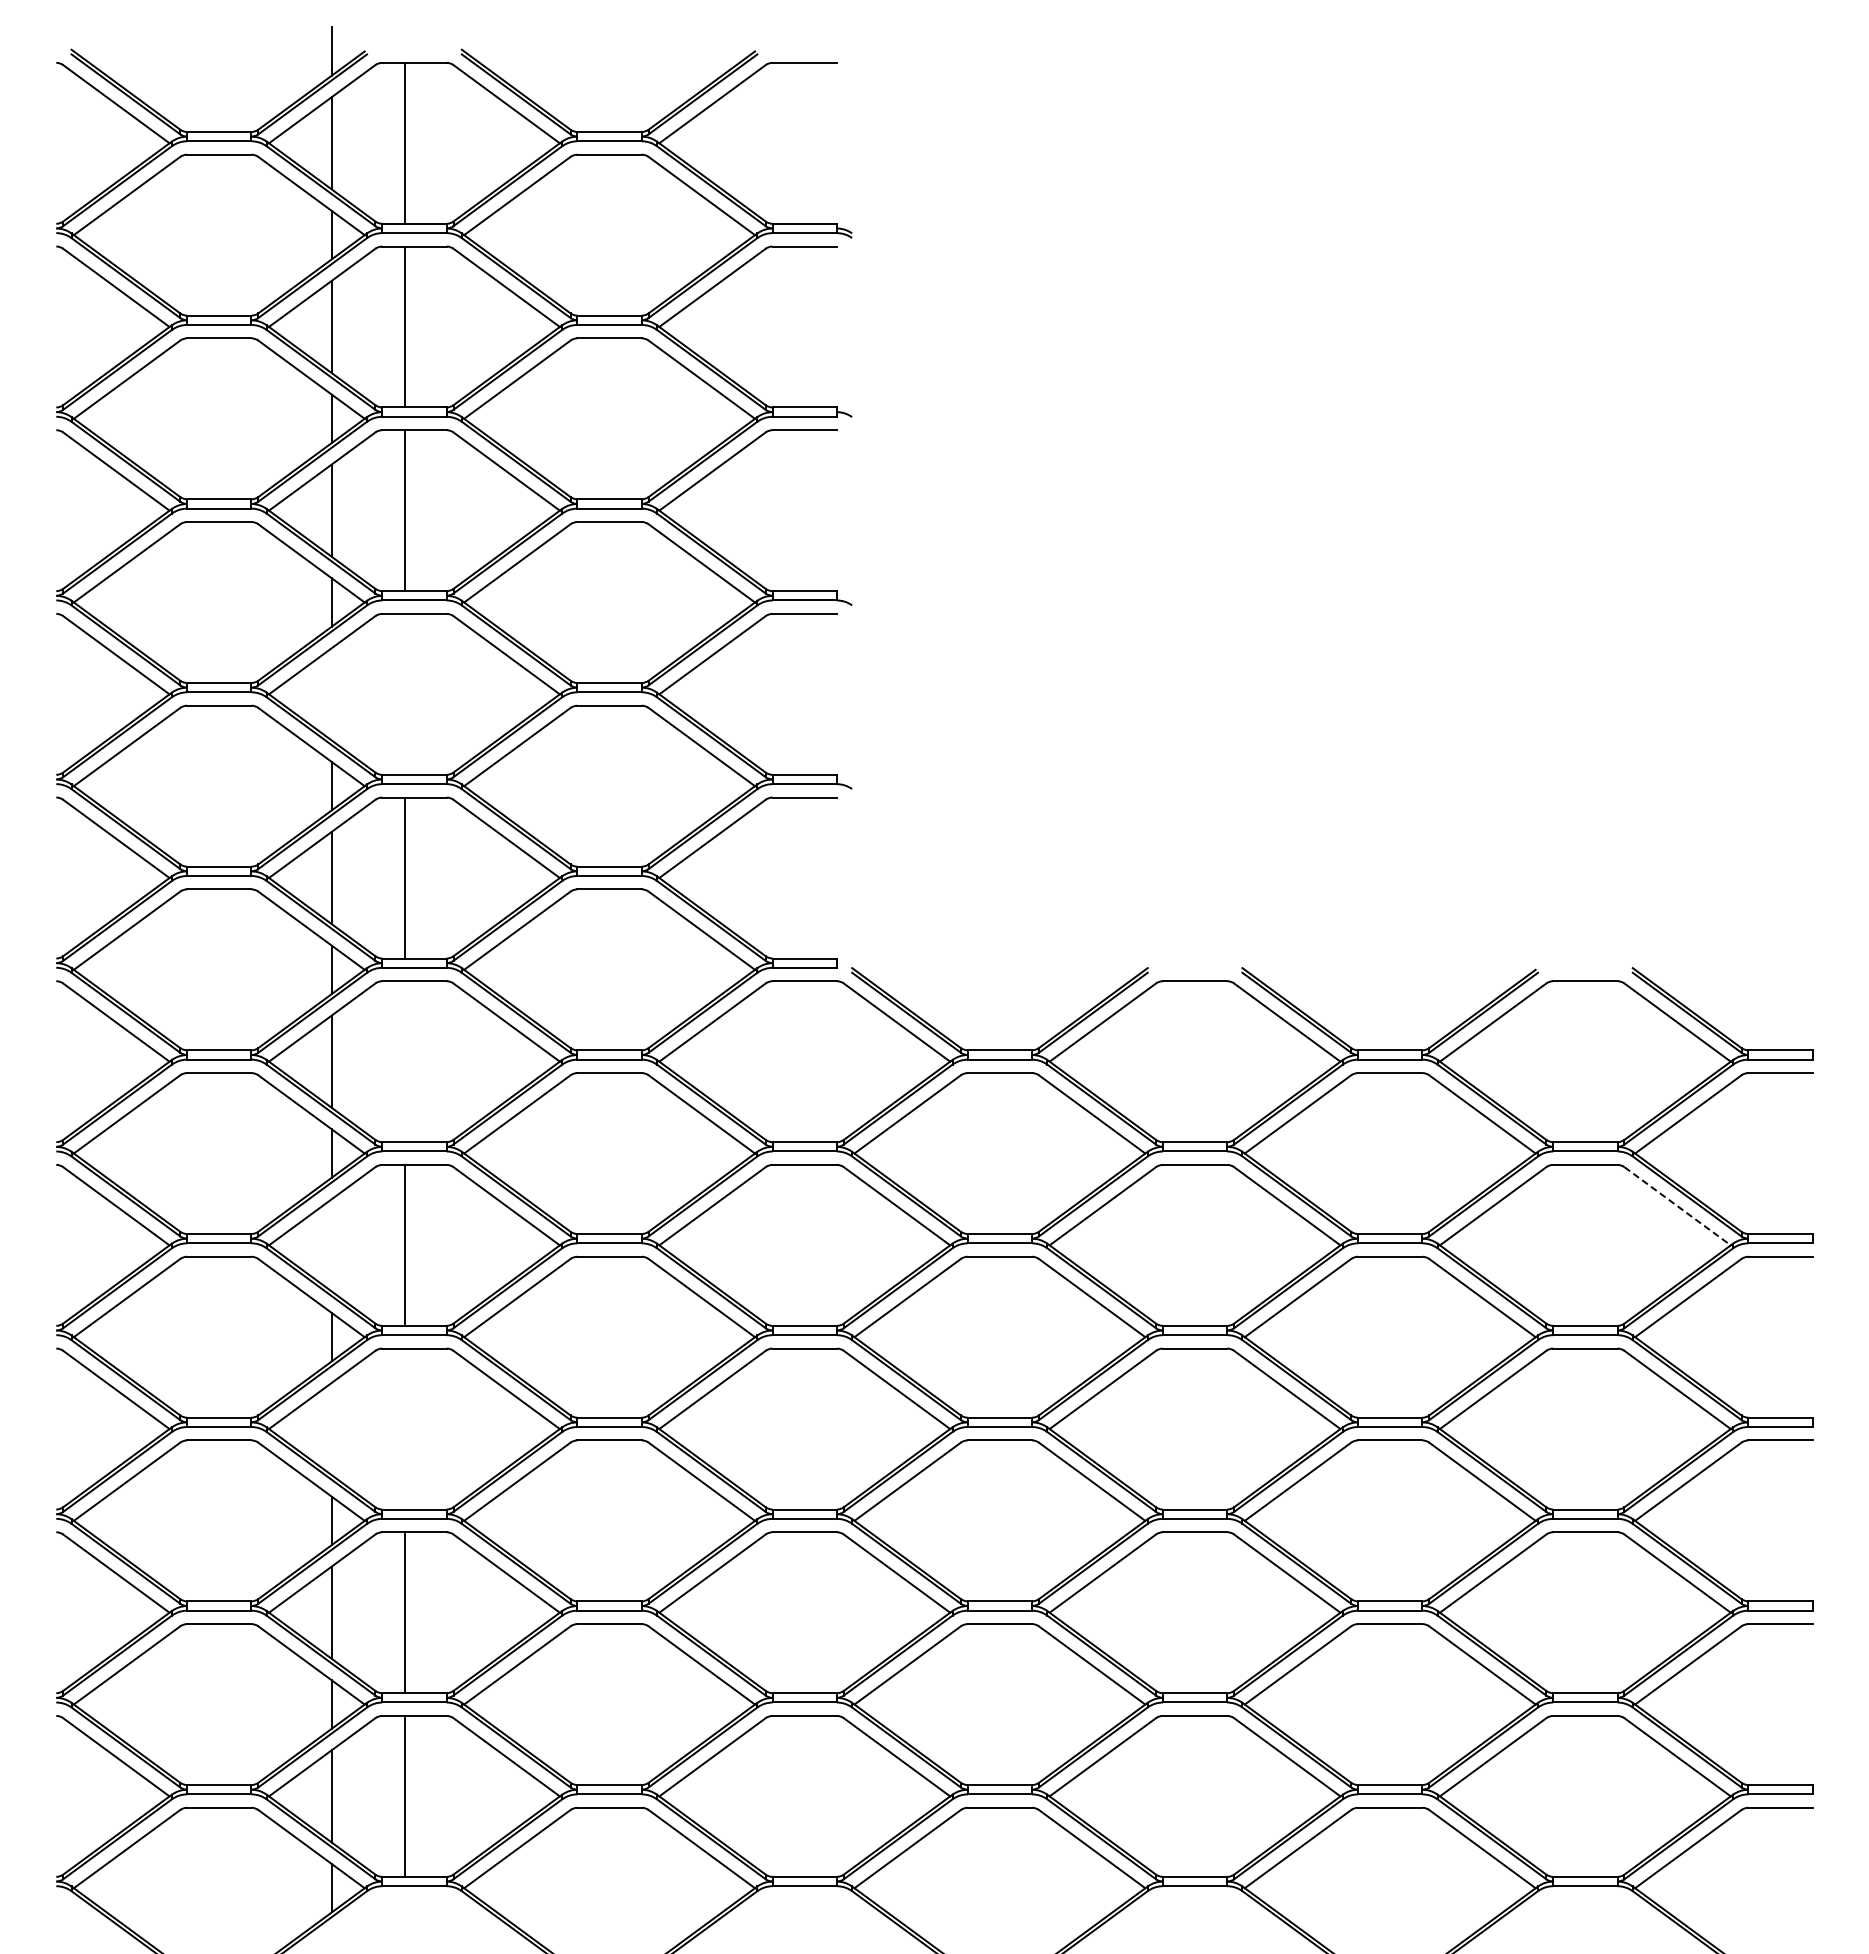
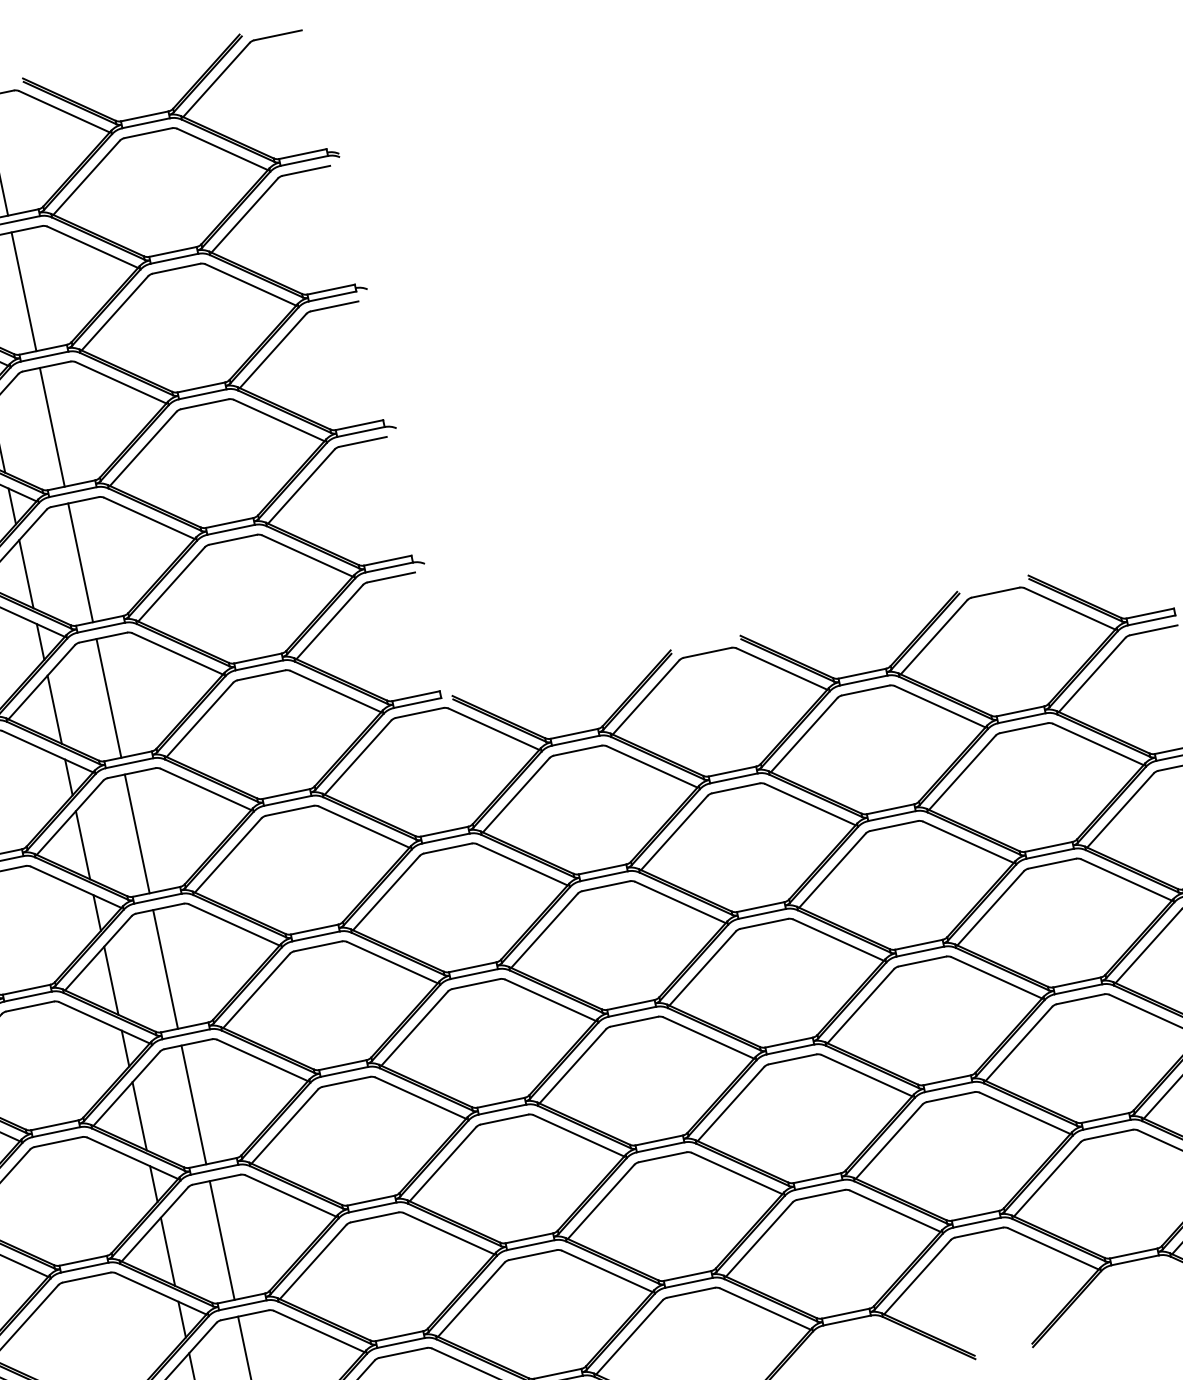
line: (405, 693) -> (80, 562), added
line: (331, 694) -> (26, 574), added
line: (405, 1061) -> (137, 833), added
line: (1678, 1206) -> (1099, 744), dashed -> solid
line: (331, 1245) -> (111, 980), added
line: (331, 1428) -> (139, 1115), added
line: (405, 1428) -> (193, 1104), added

